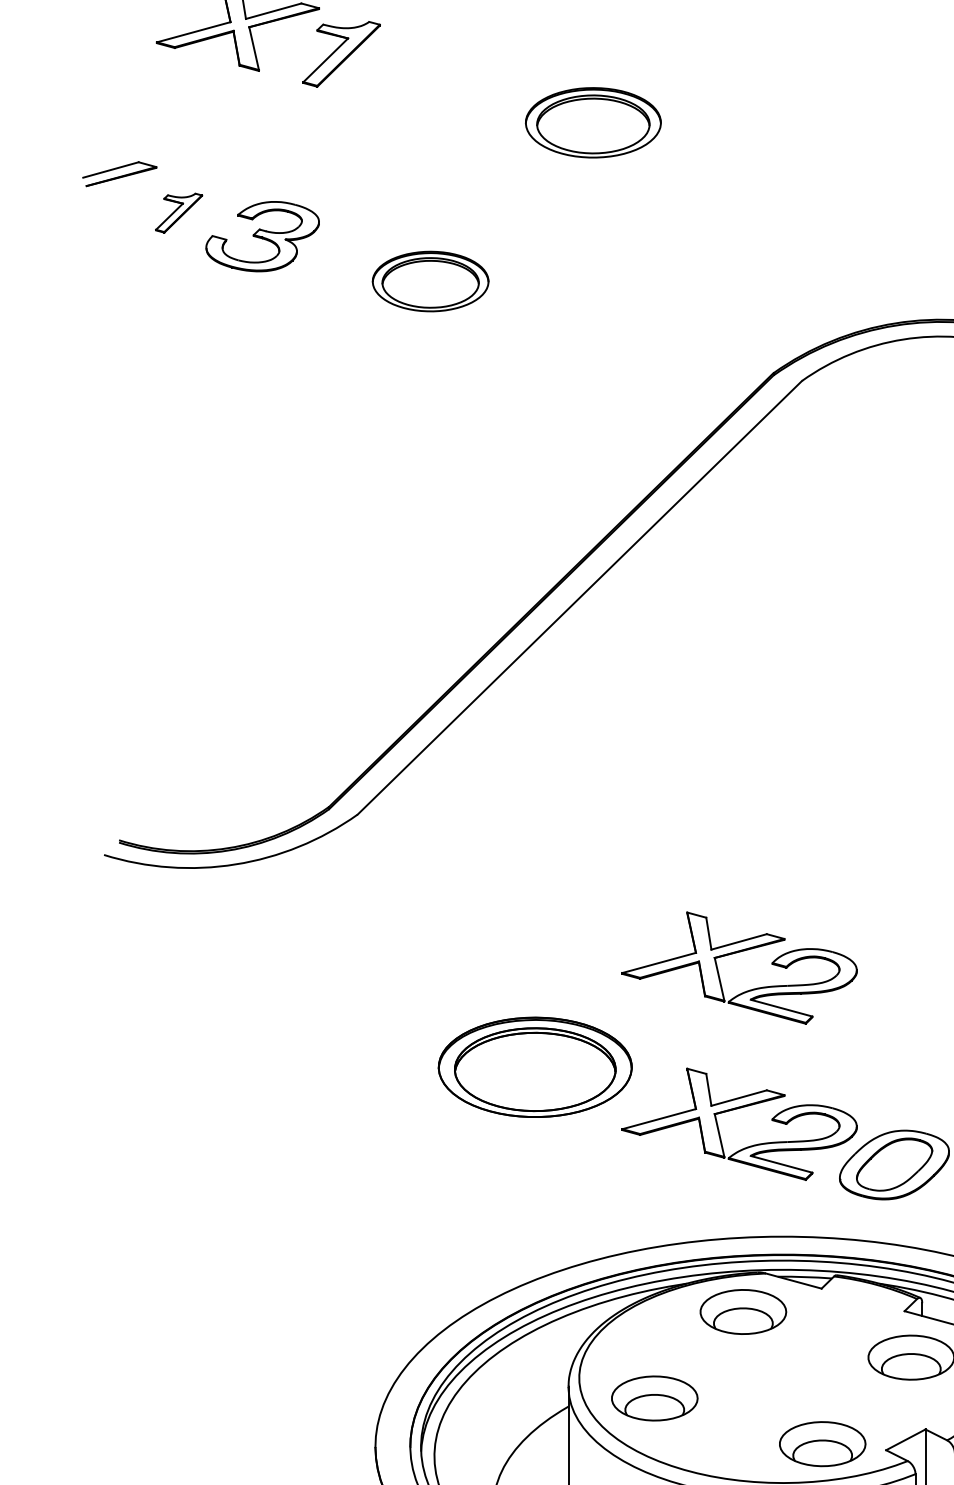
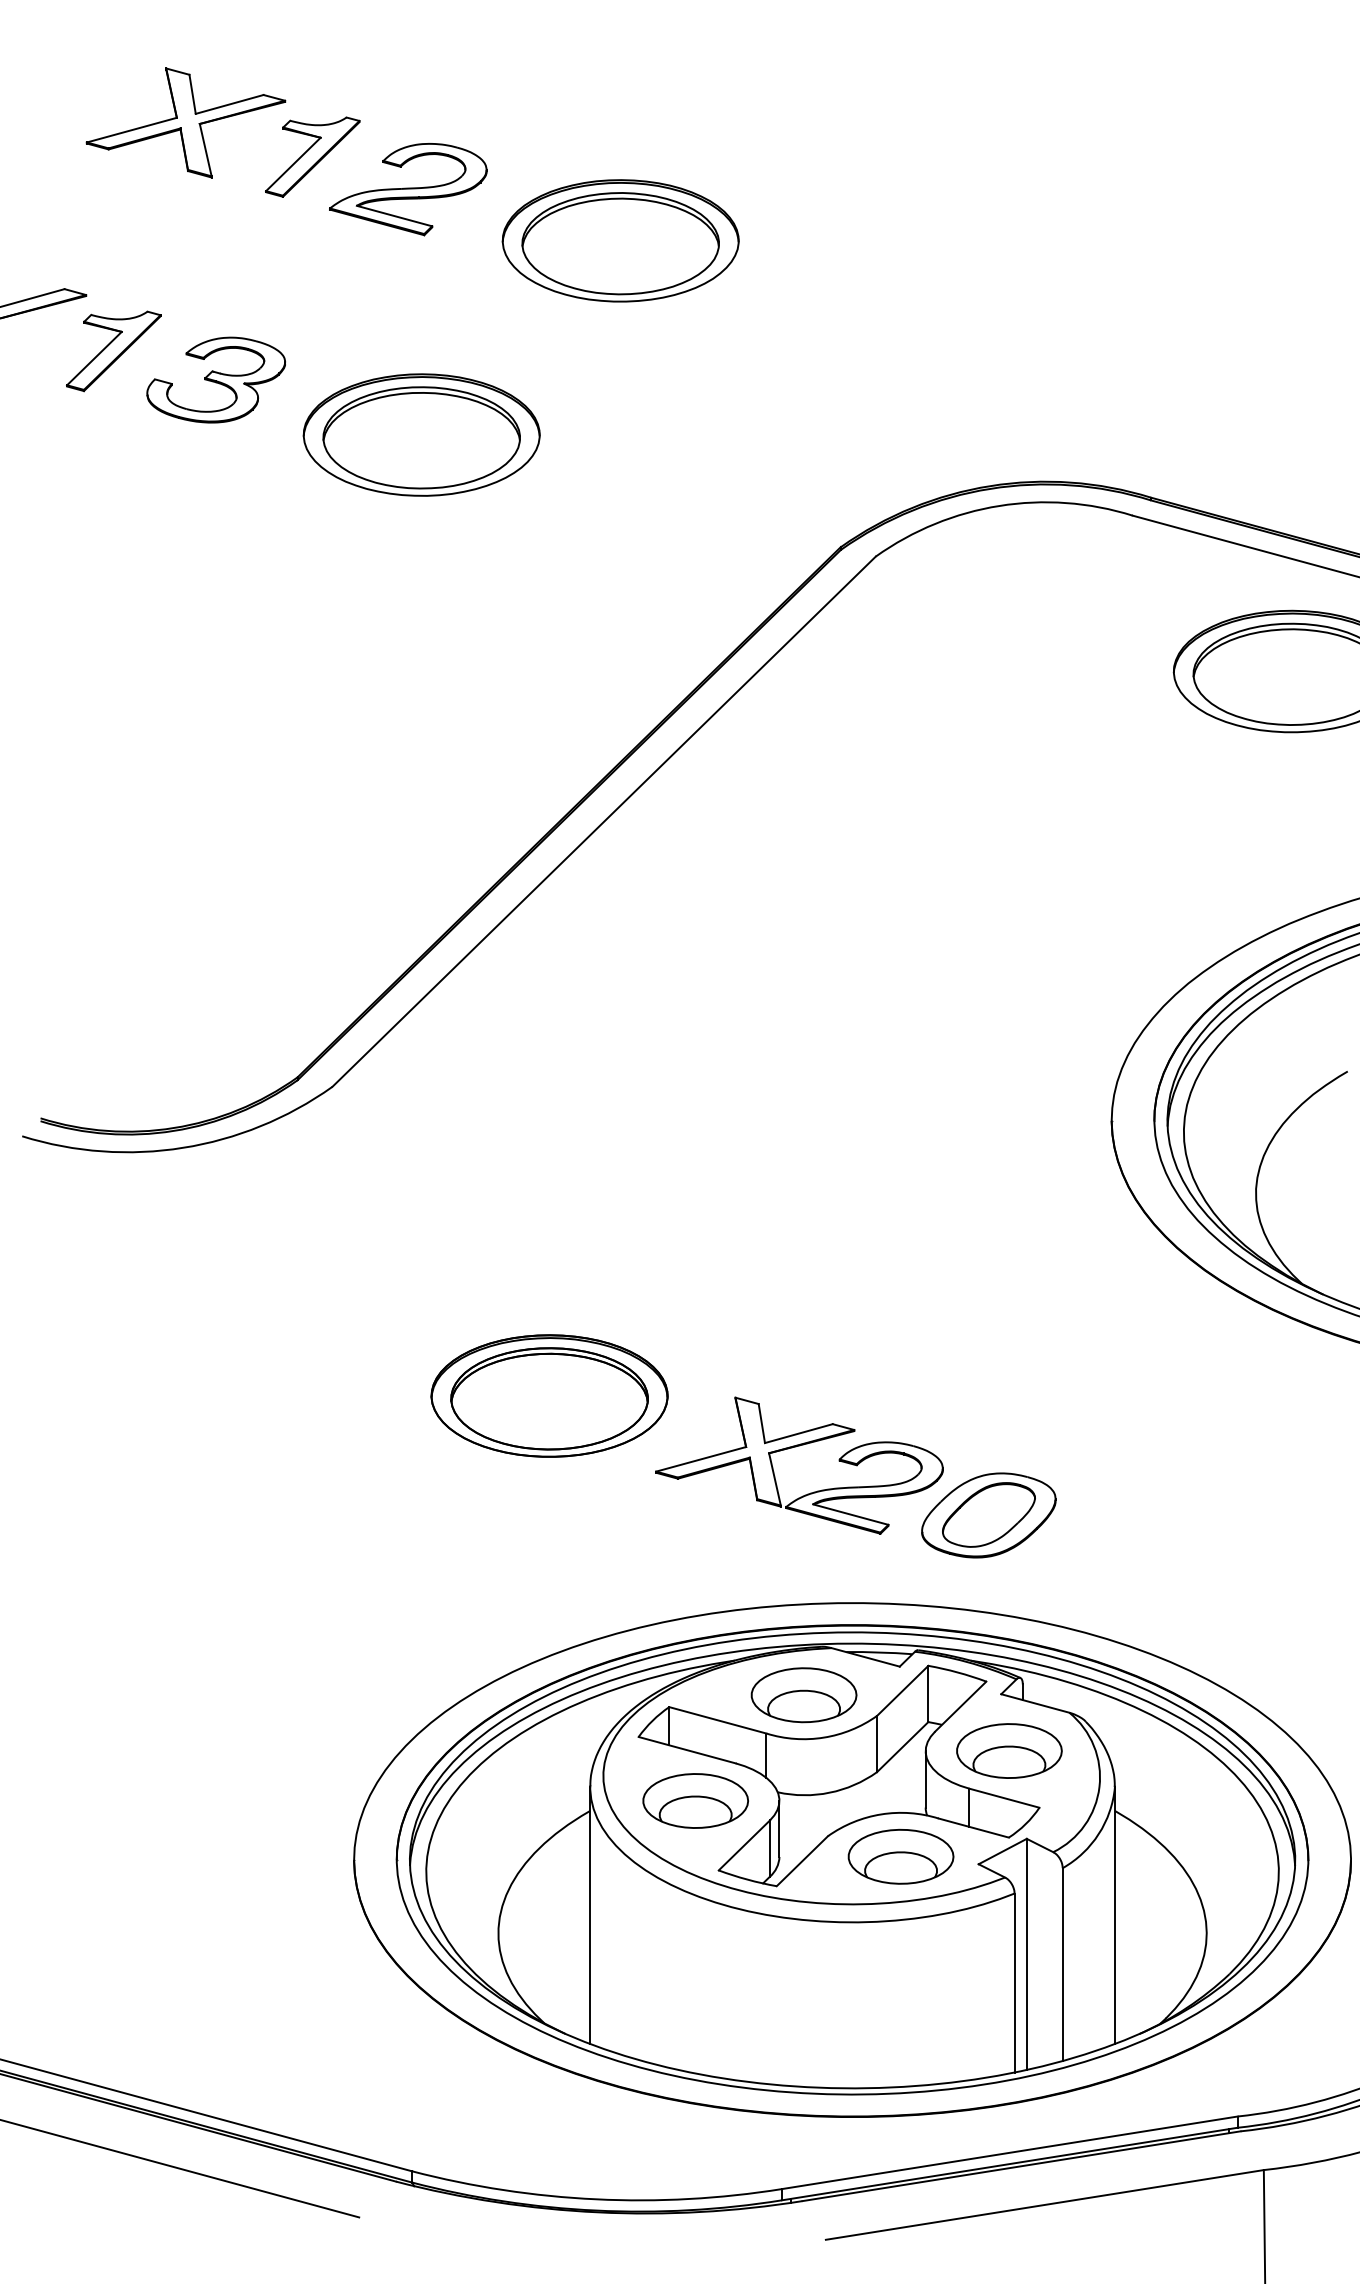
part: (419, 80) -> (408, 189), added
part: (593, 122) -> (620, 240), size x1.43
part: (178, 213) -> (113, 351), size x1.67
part: (430, 281) -> (421, 434), size x1.67
part: (737, 953) -> (796, 1256), removed
part: (771, 1377) -> (838, 1775), added

